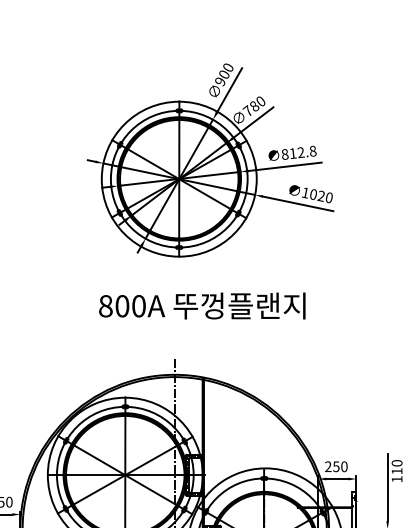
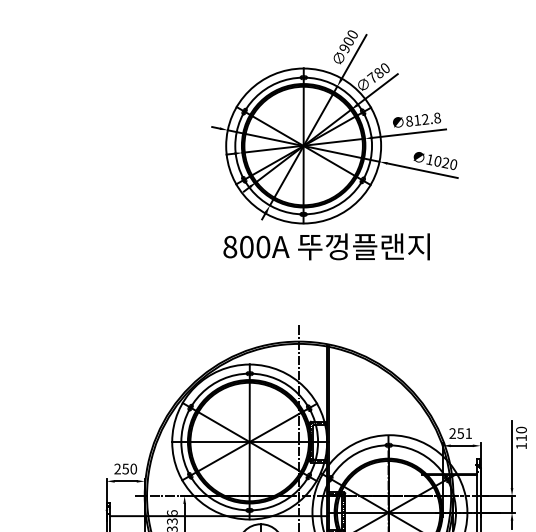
text: (202, 305) -> (326, 246), moved
text: (344, 466) -> (468, 433), 250 -> 251

